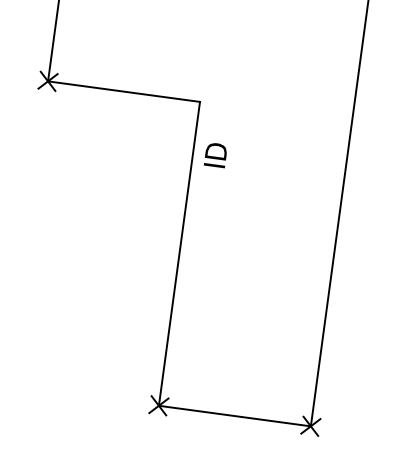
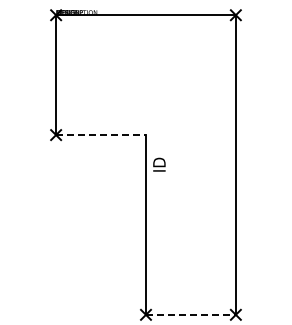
line: (124, 92) -> (101, 135), solid -> dashed
line: (234, 415) -> (190, 314), solid -> dashed

